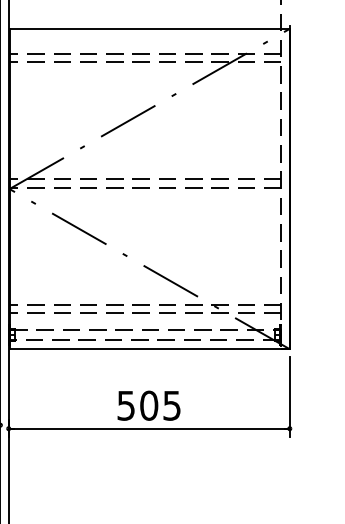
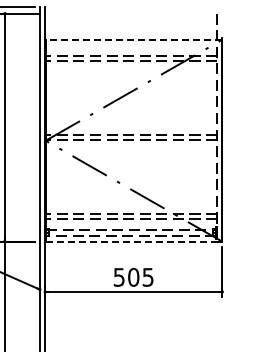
line: (148, 28) -> (133, 39), solid -> dashed
line: (150, 348) -> (134, 241), solid -> dashed

